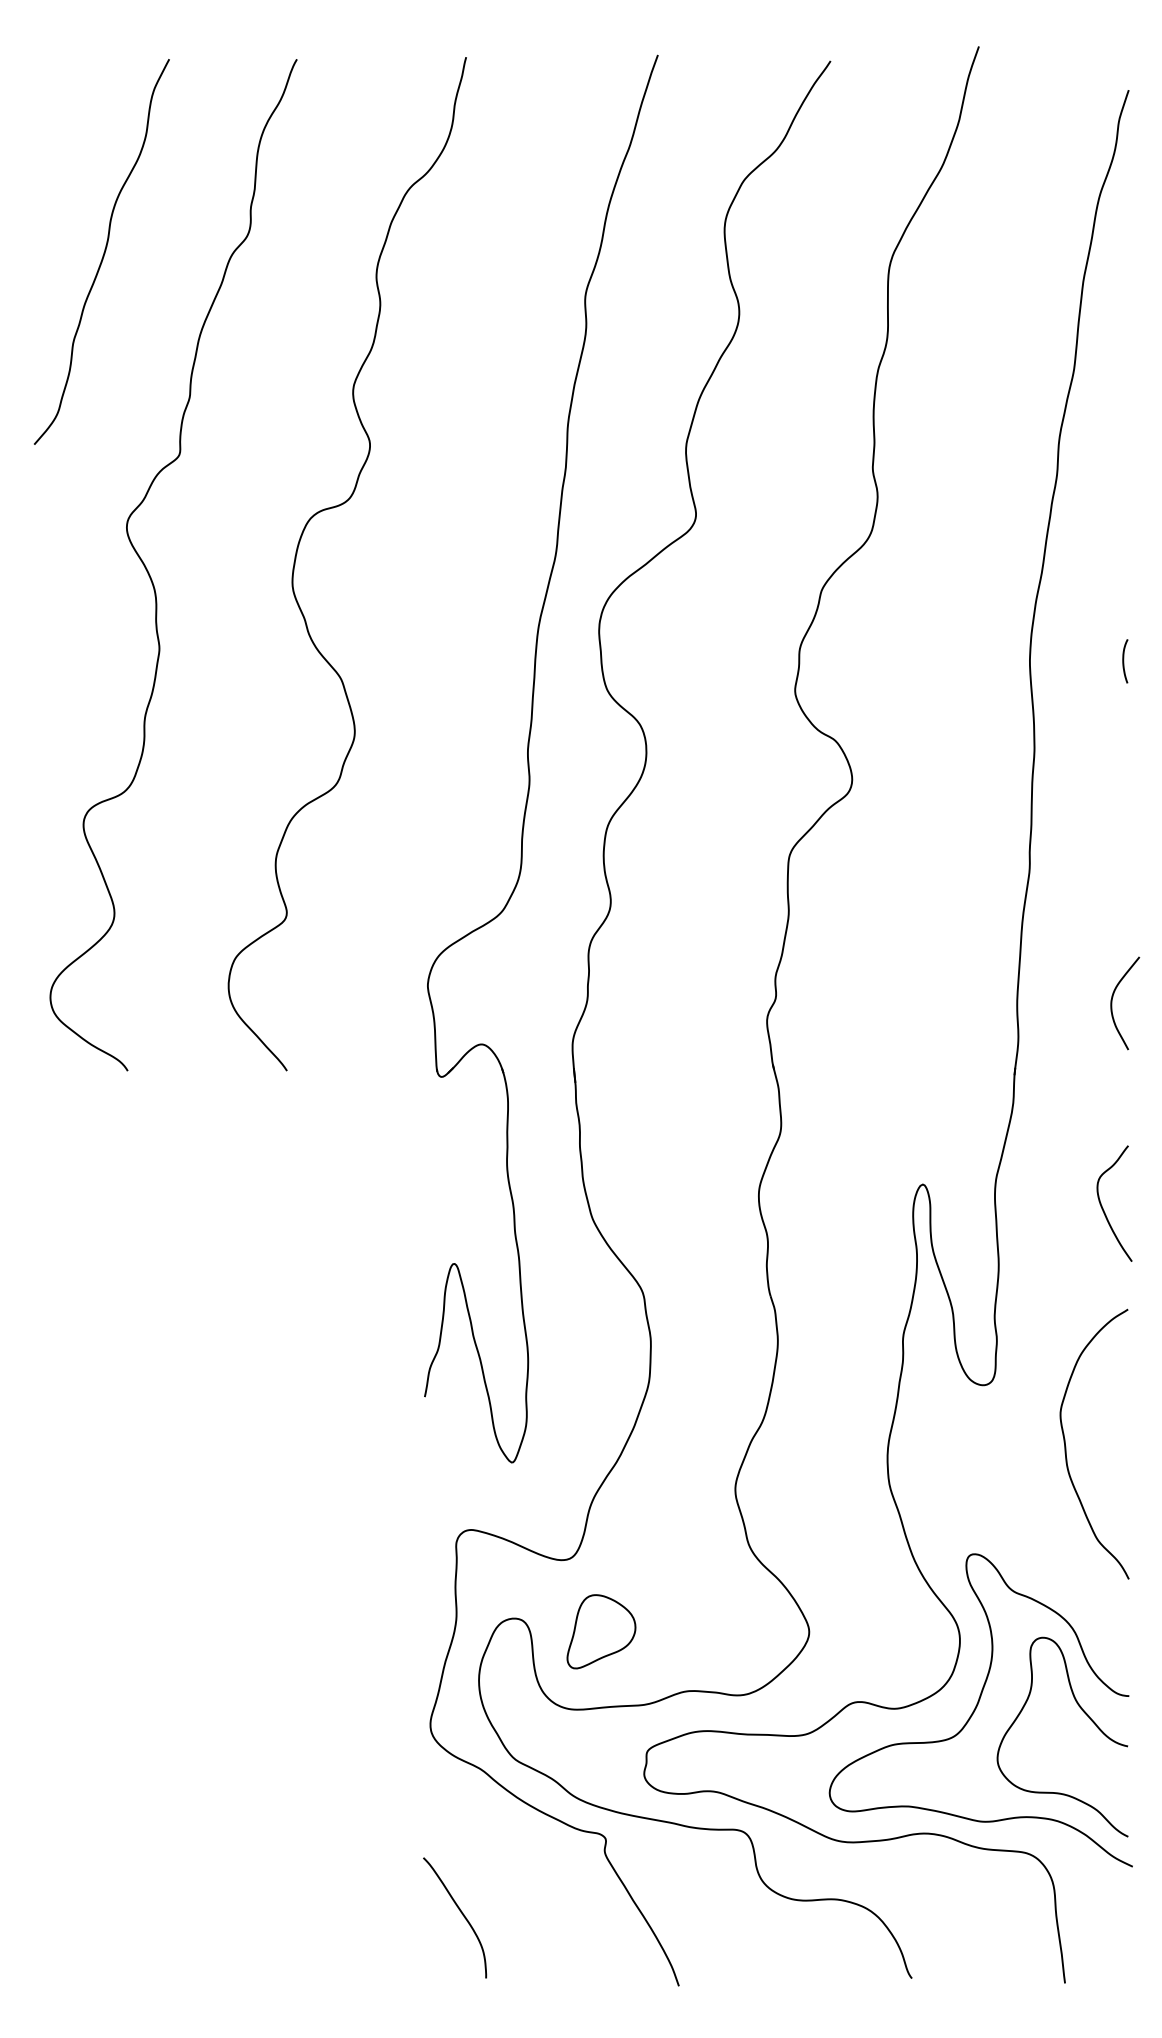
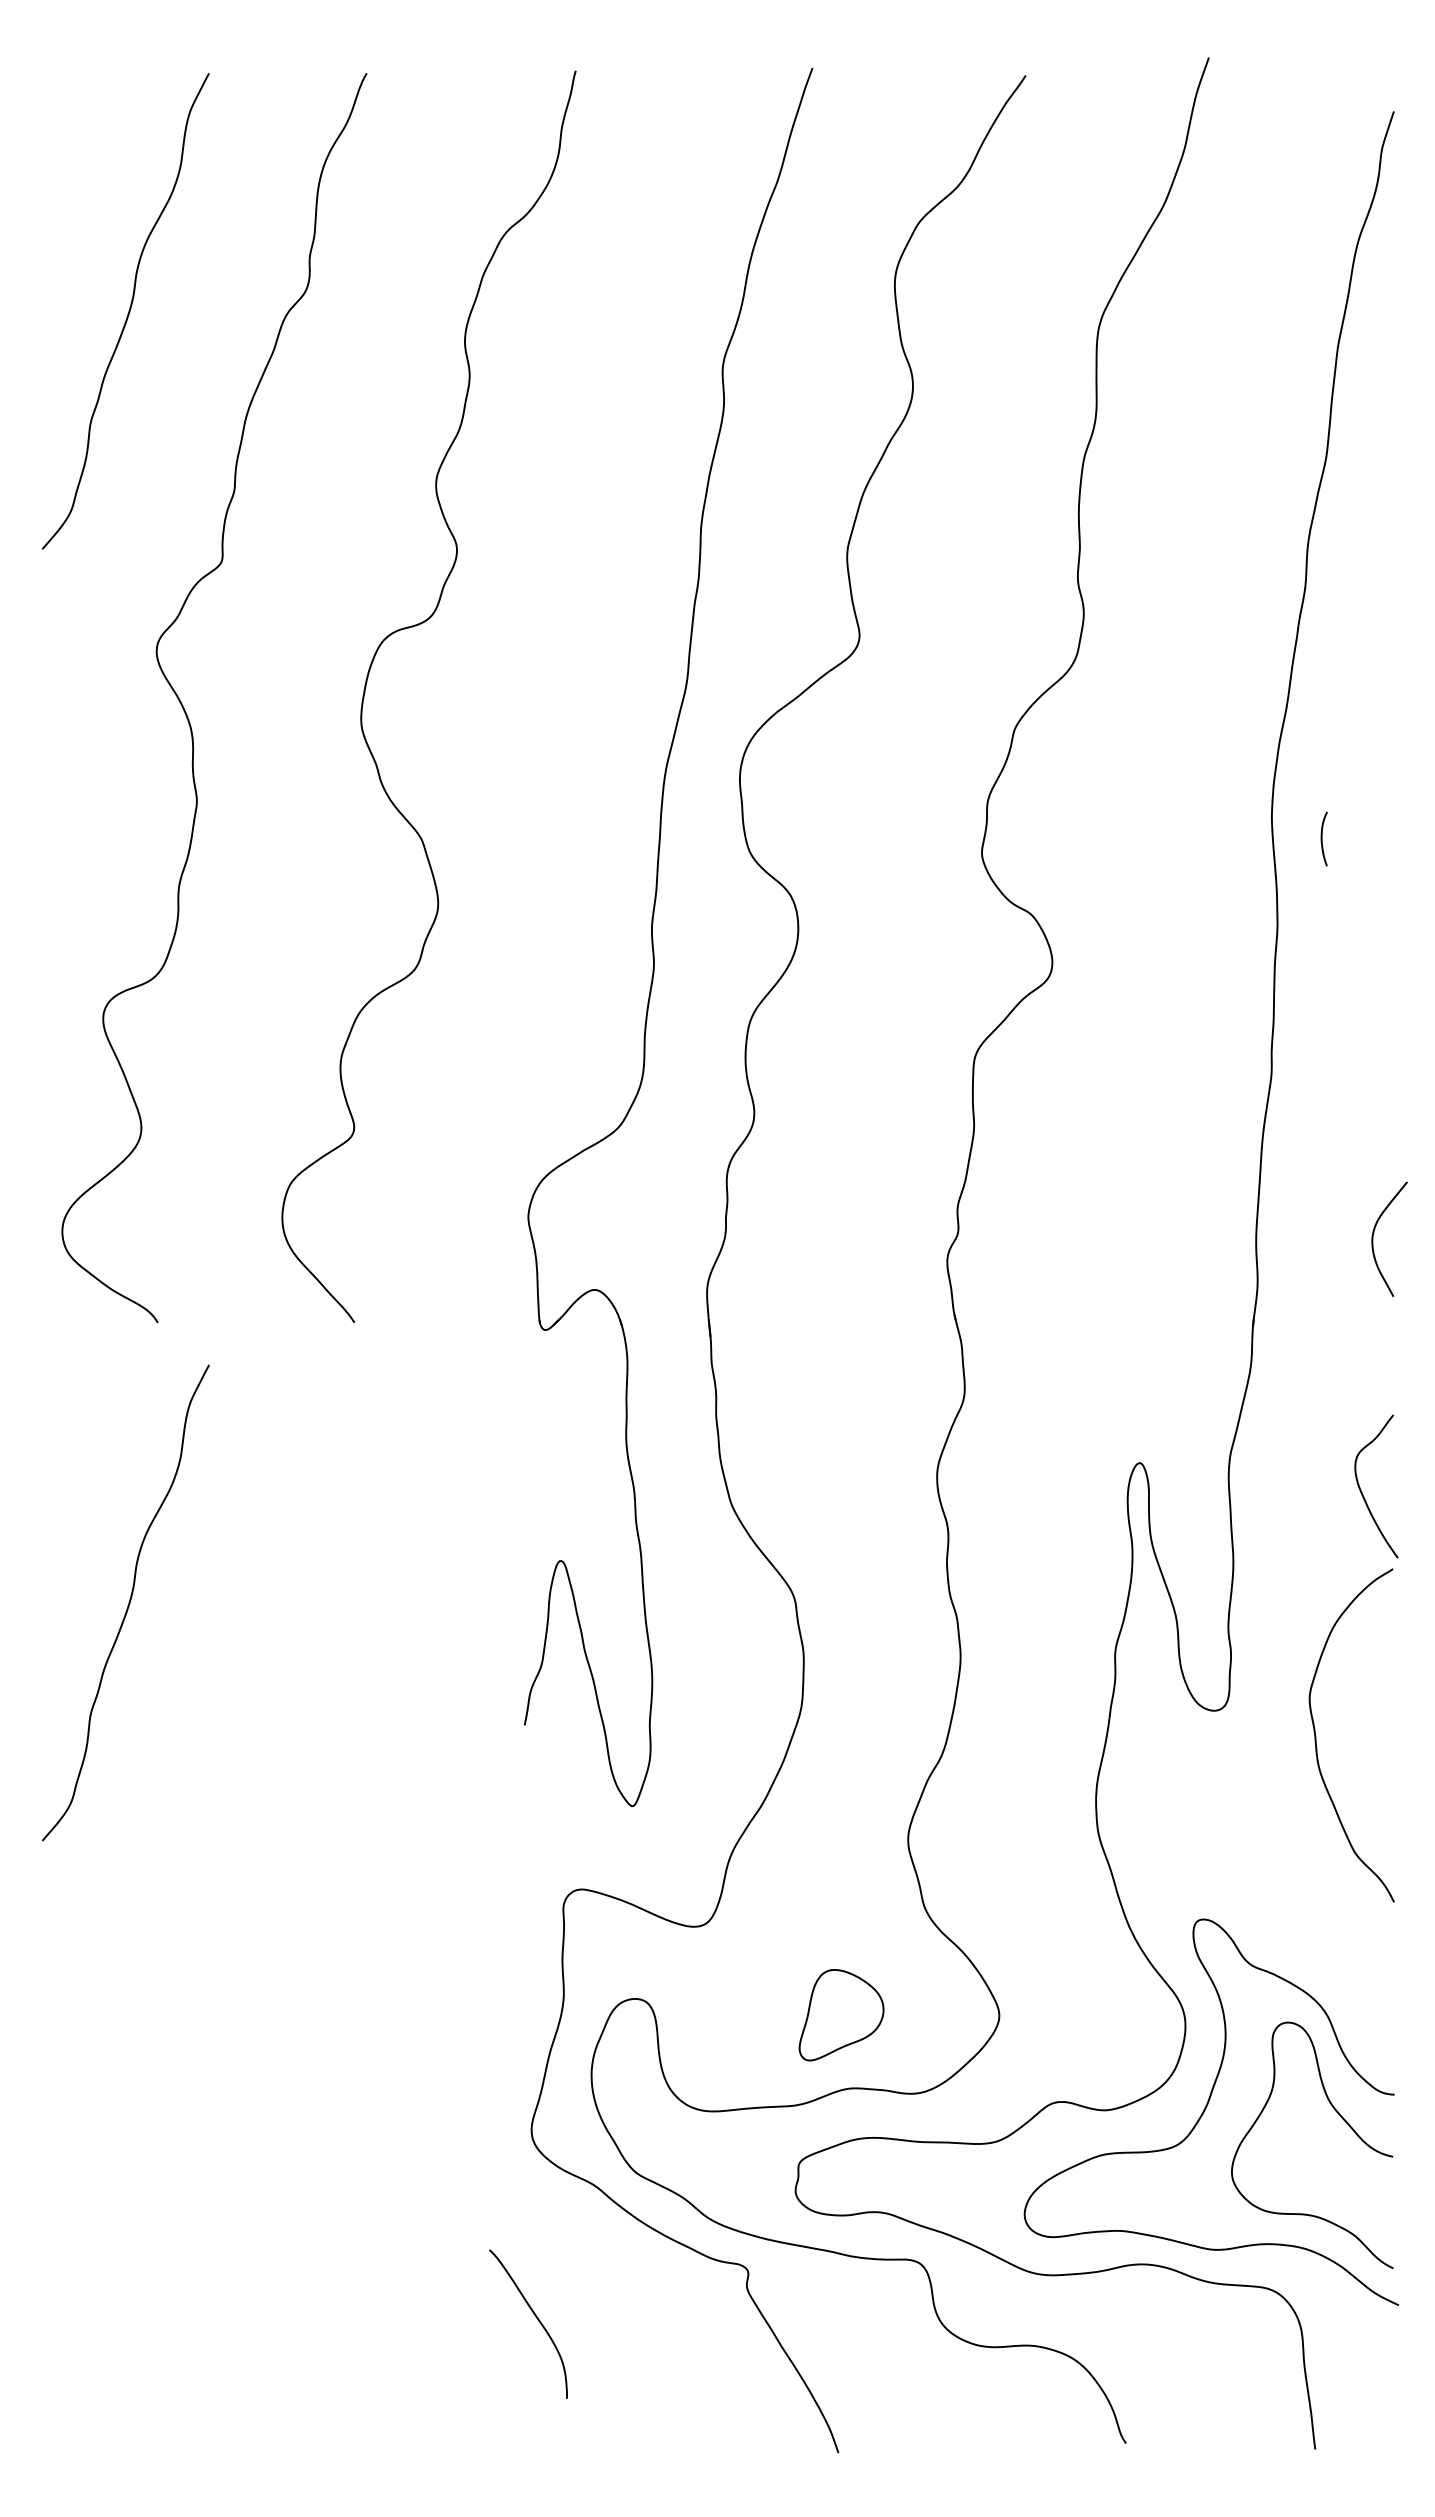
curve: (1124, 661) -> (1323, 839), moved
curve: (103, 1298) -> (127, 1603), added
curve: (1066, 1446) -> (1317, 1738), moved
part: (601, 1631) -> (841, 2014), moved
curve: (460, 1912) -> (535, 2317), moved

